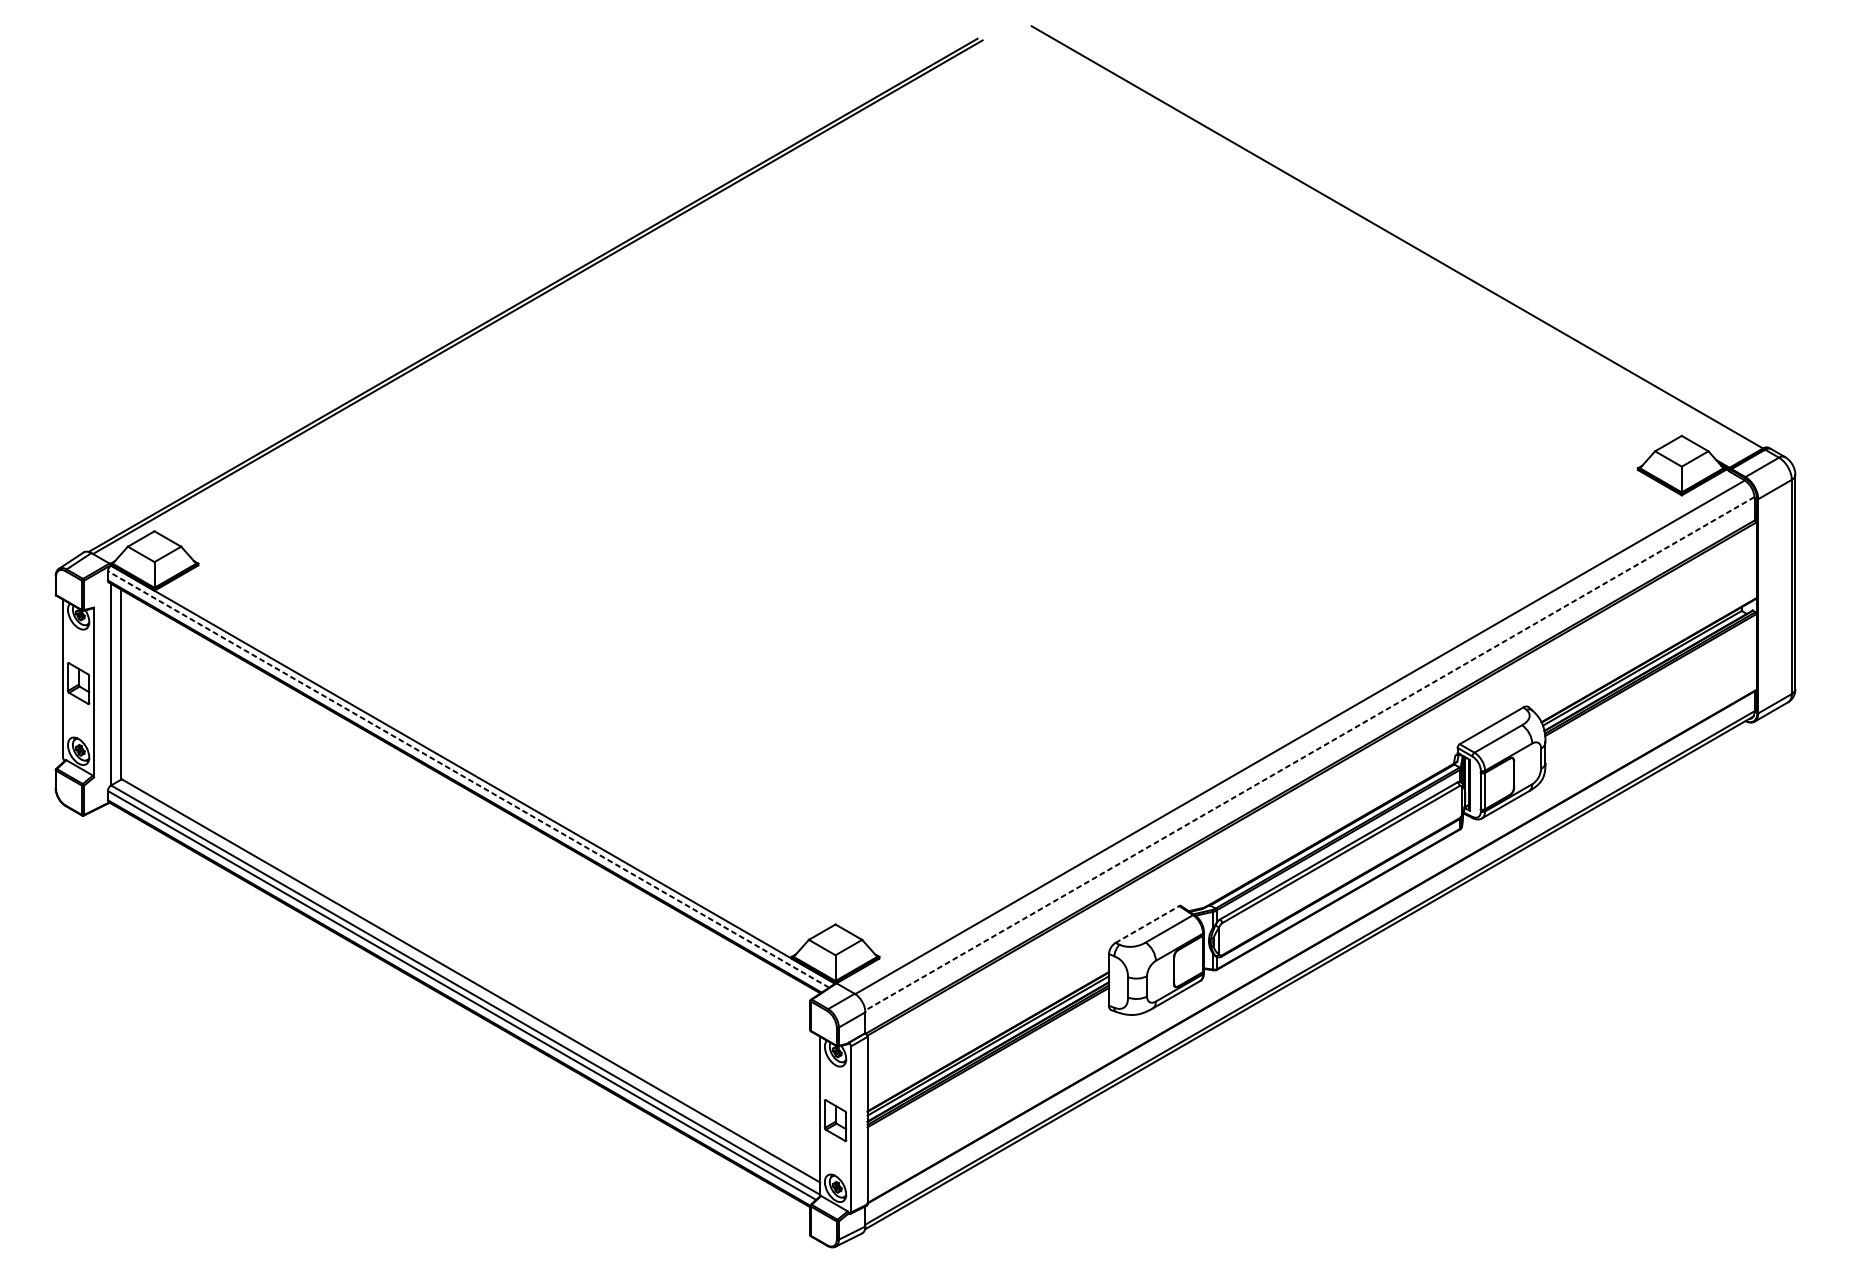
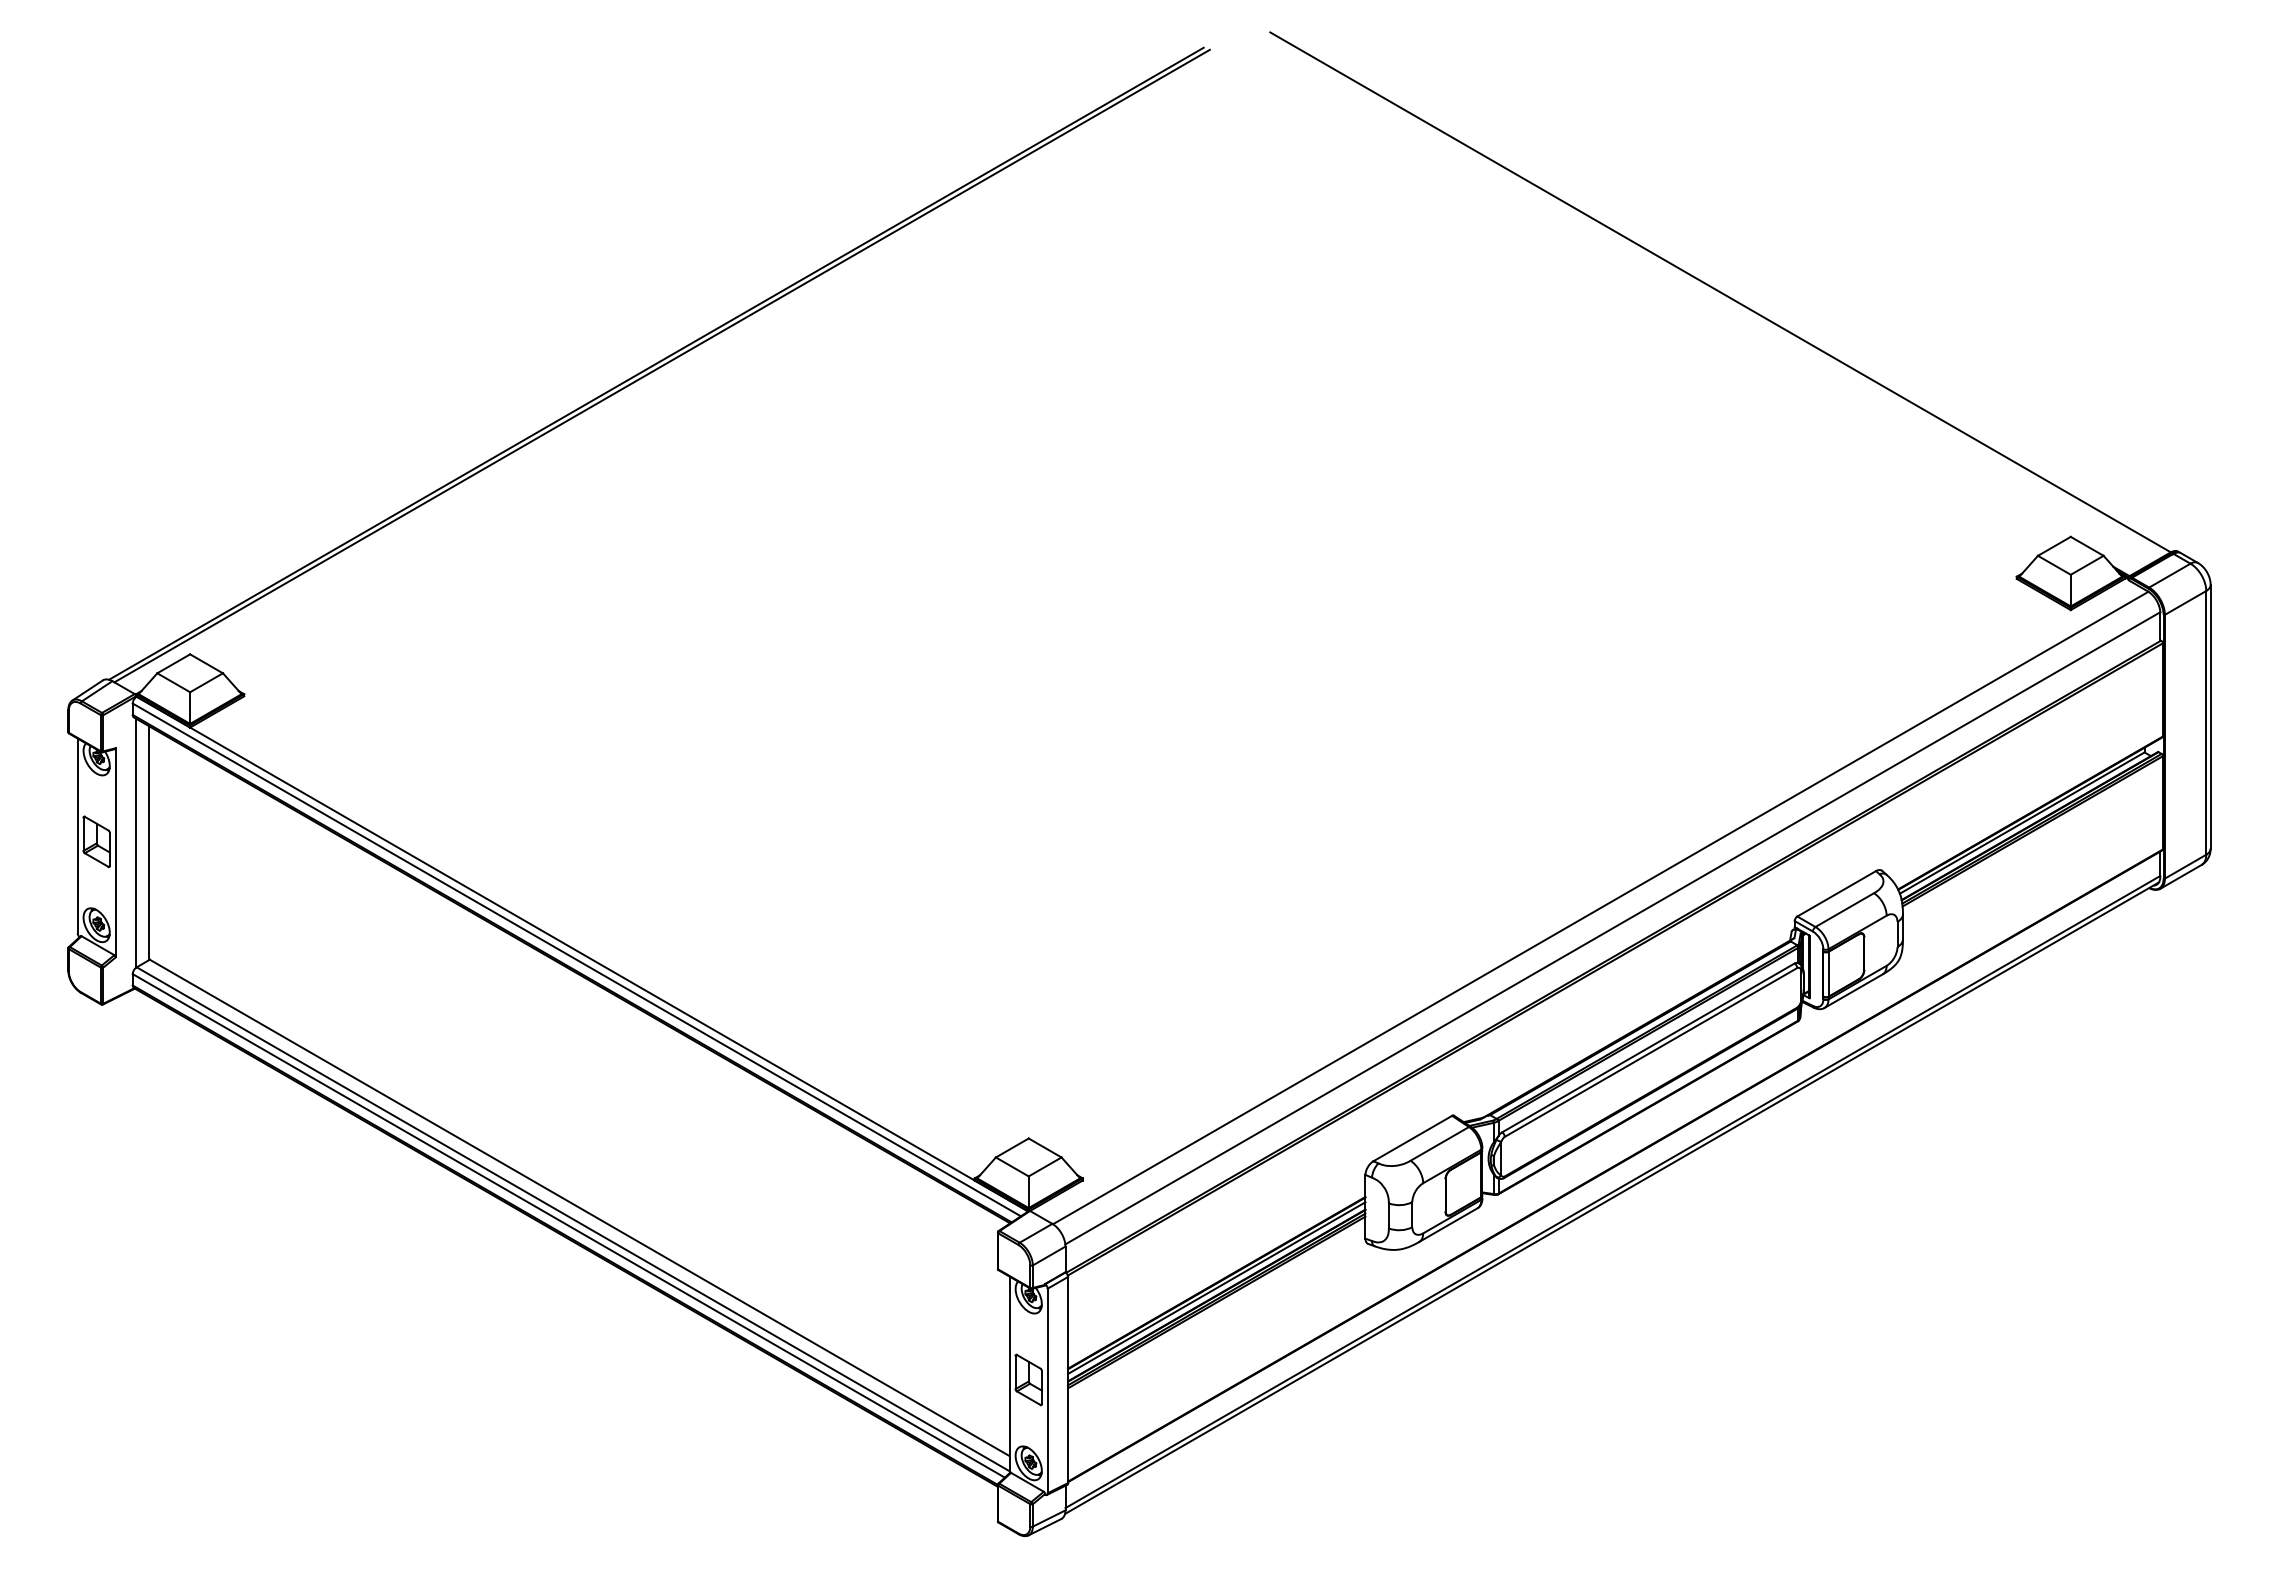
line: (1309, 753) -> (1612, 928), dashed -> solid
line: (468, 779) -> (576, 959), dashed -> solid
line: (1148, 924) -> (1413, 1138), dashed -> solid

